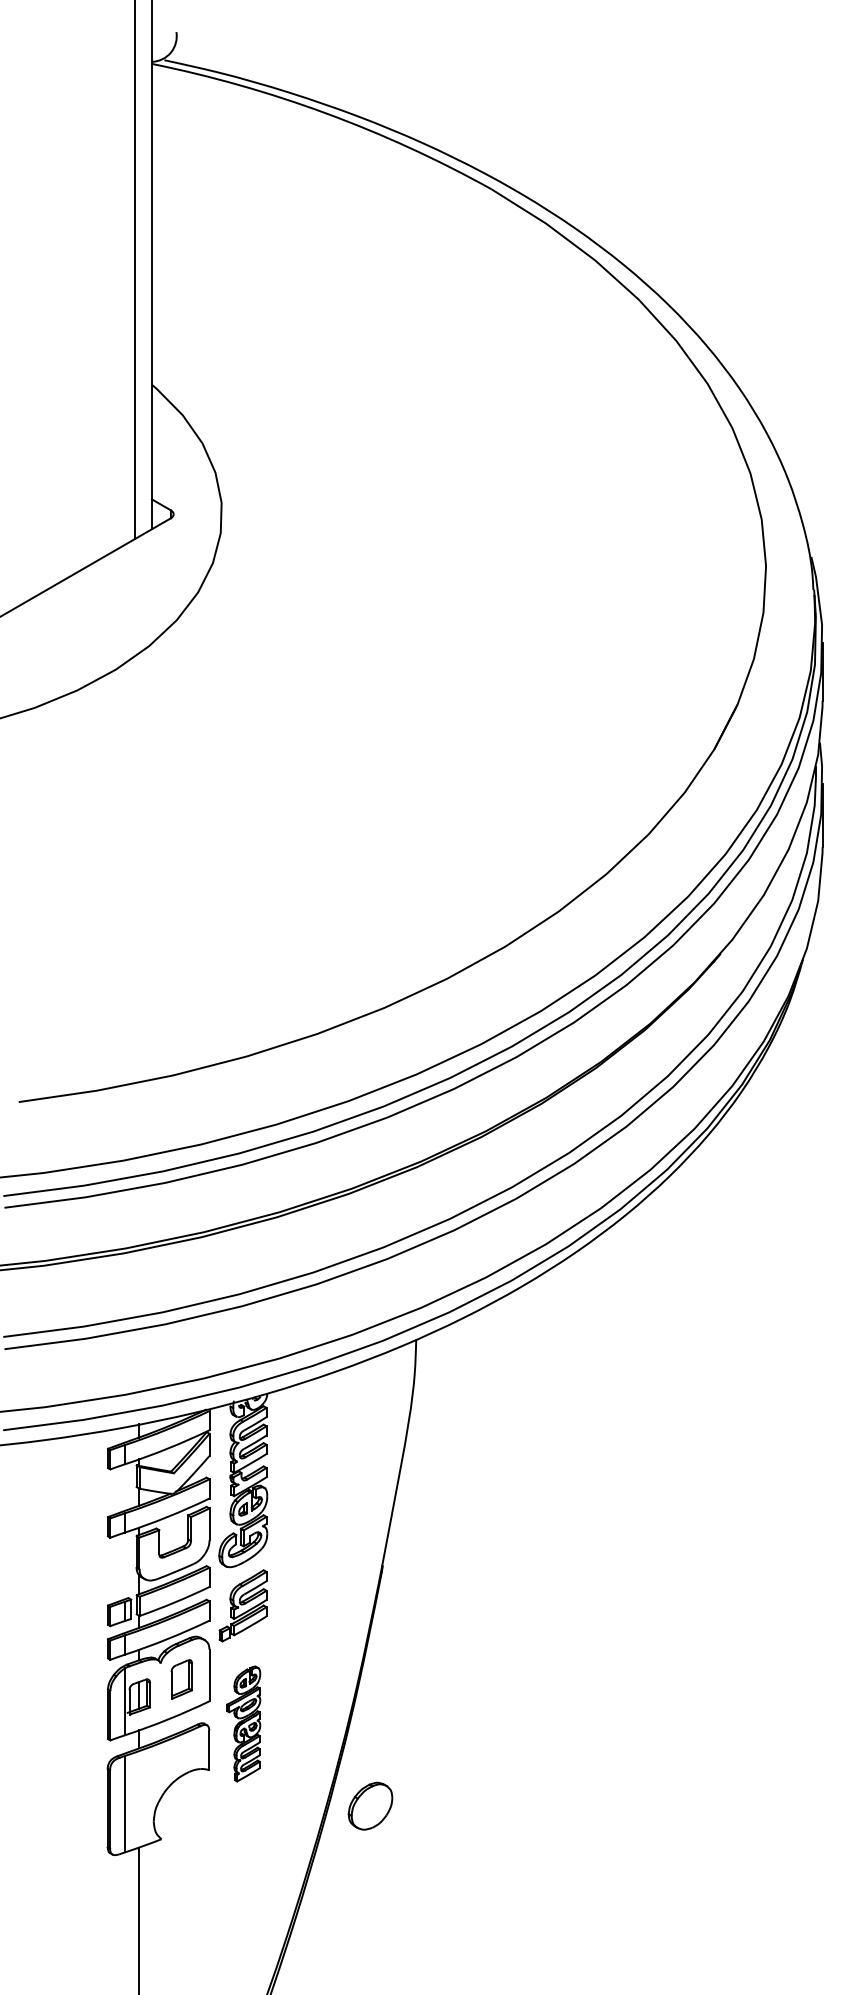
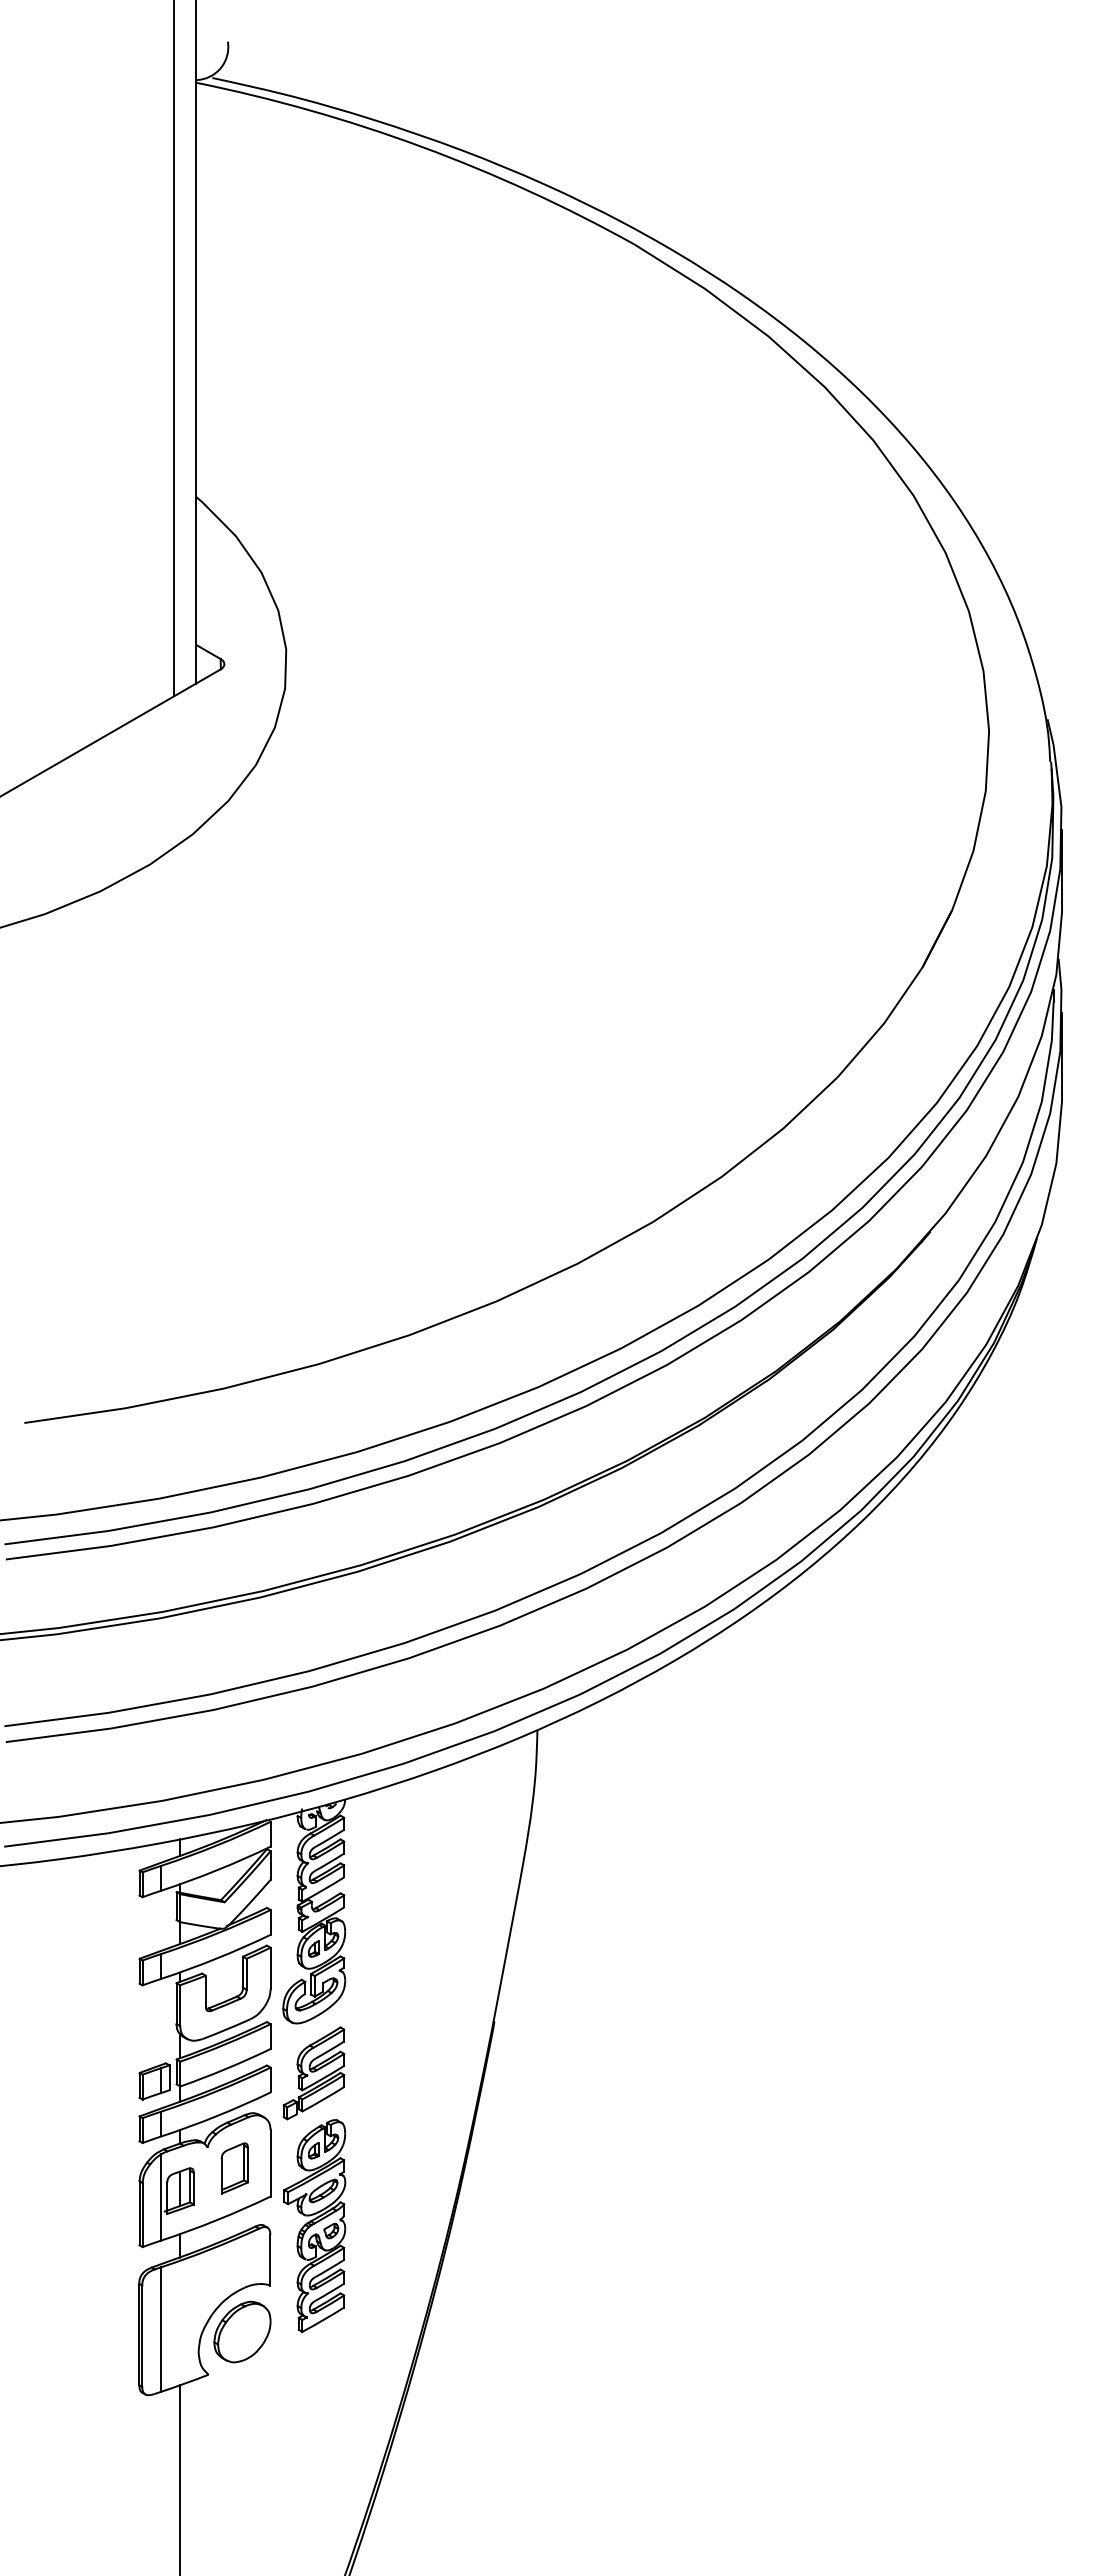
part: (243, 1723) -> (314, 2225), size x1.43
part: (370, 1805) -> (242, 2331), moved

